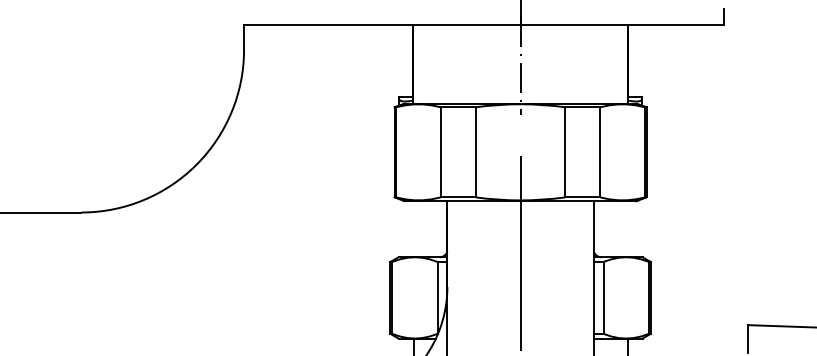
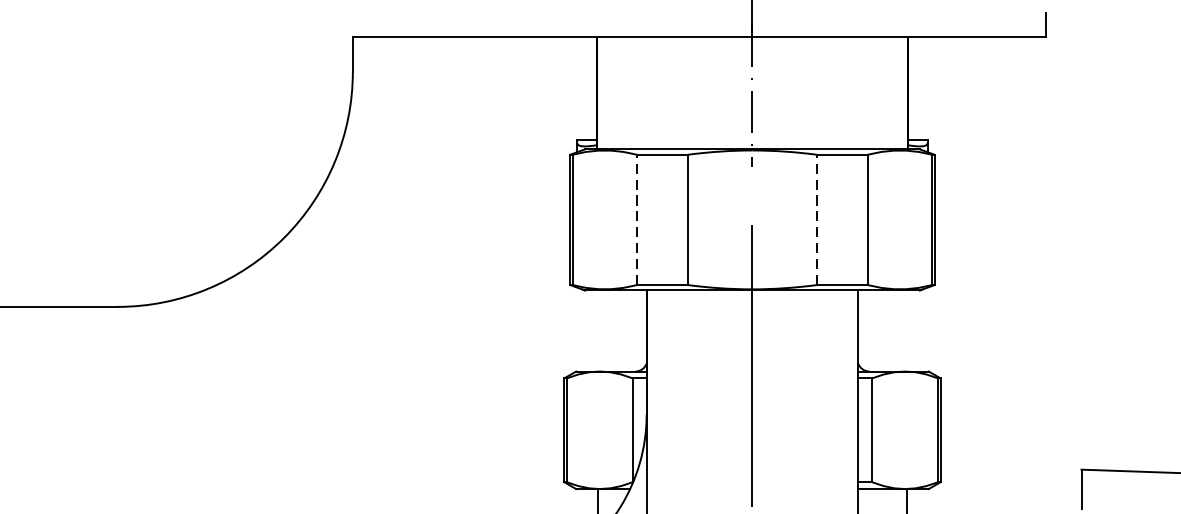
line: (440, 151) -> (636, 218), solid -> dashed
line: (565, 151) -> (817, 218), solid -> dashed

